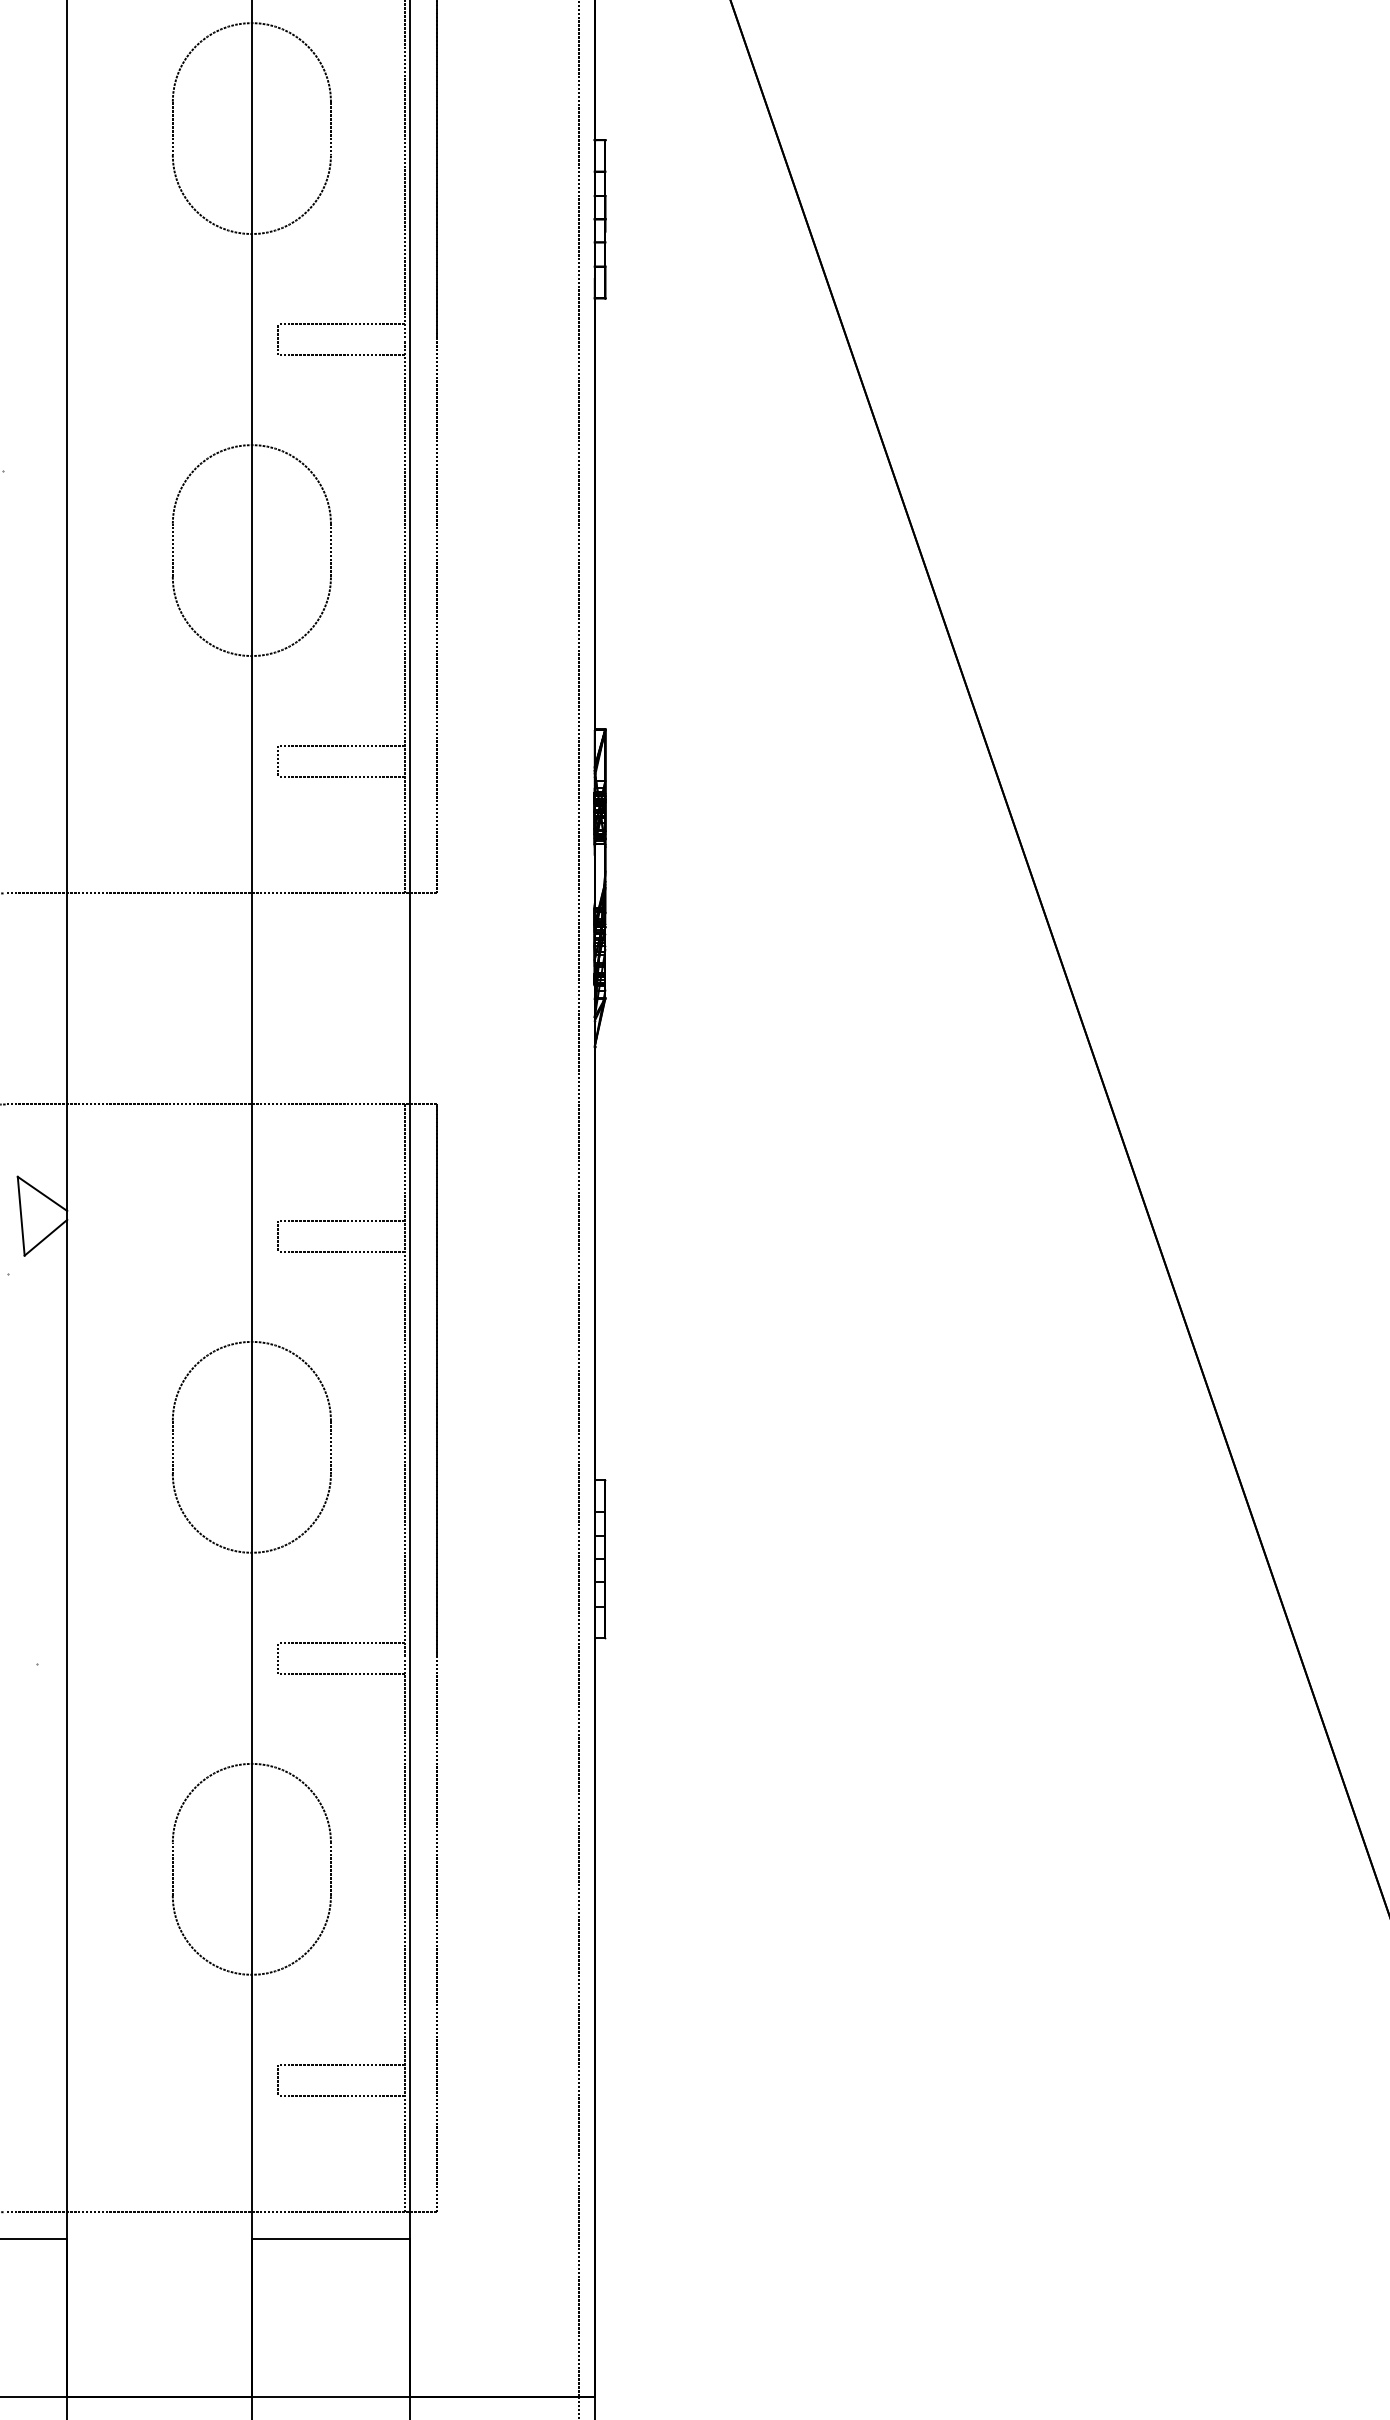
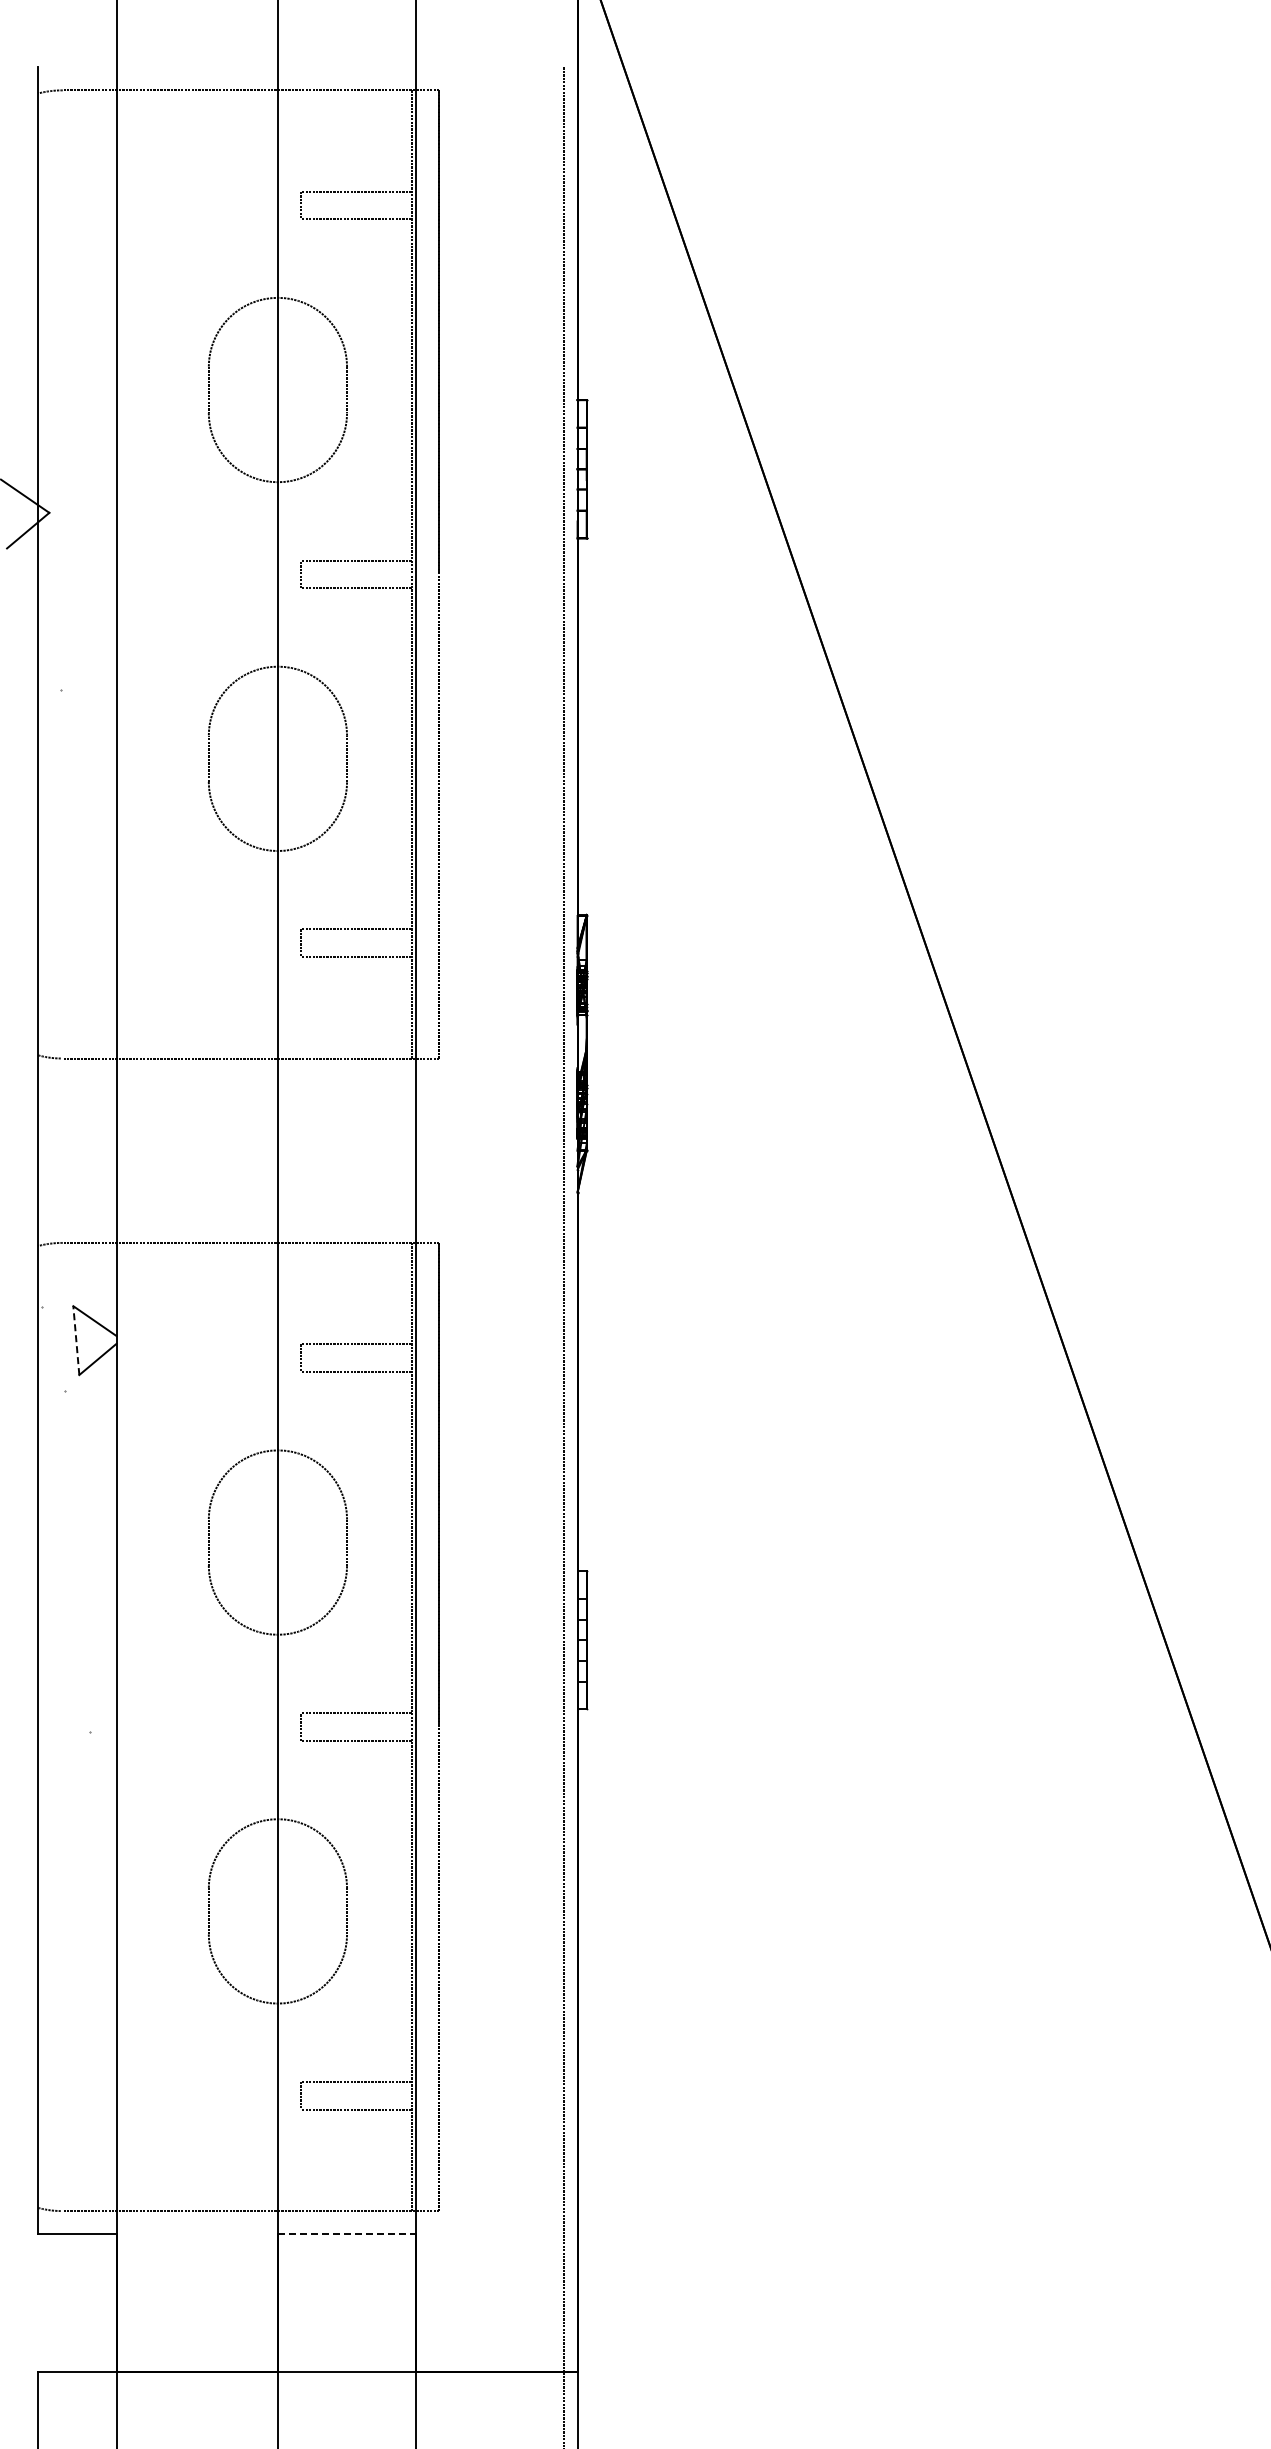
line: (21, 1216) -> (76, 1340), solid -> dashed
line: (331, 2239) -> (347, 2234), solid -> dashed

